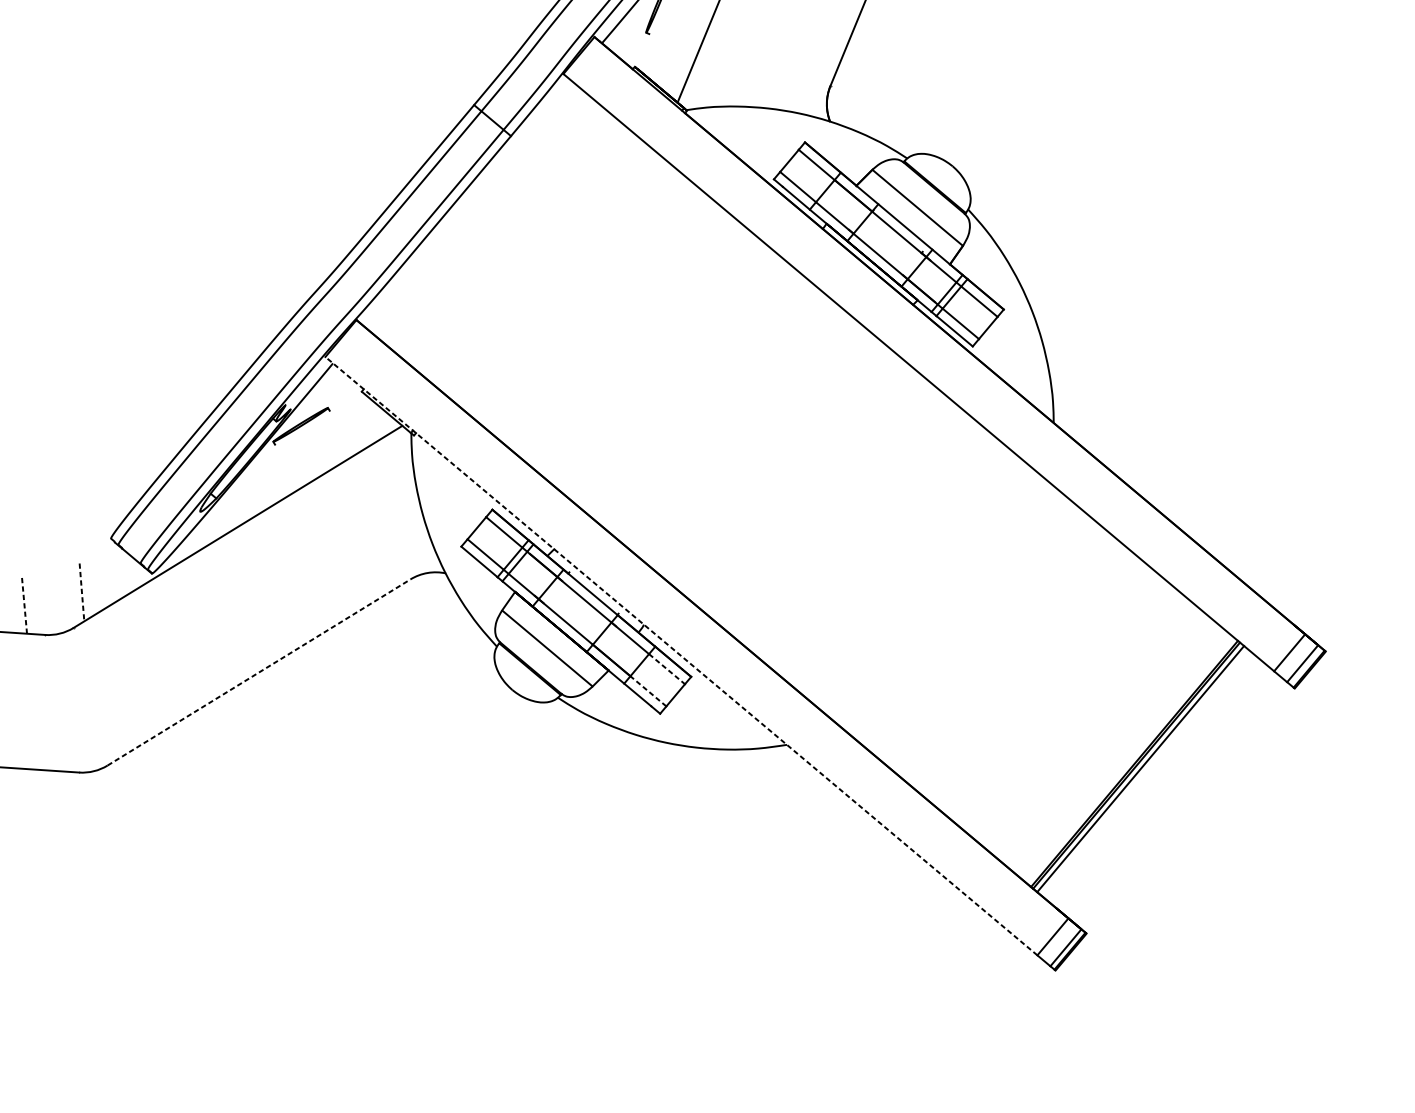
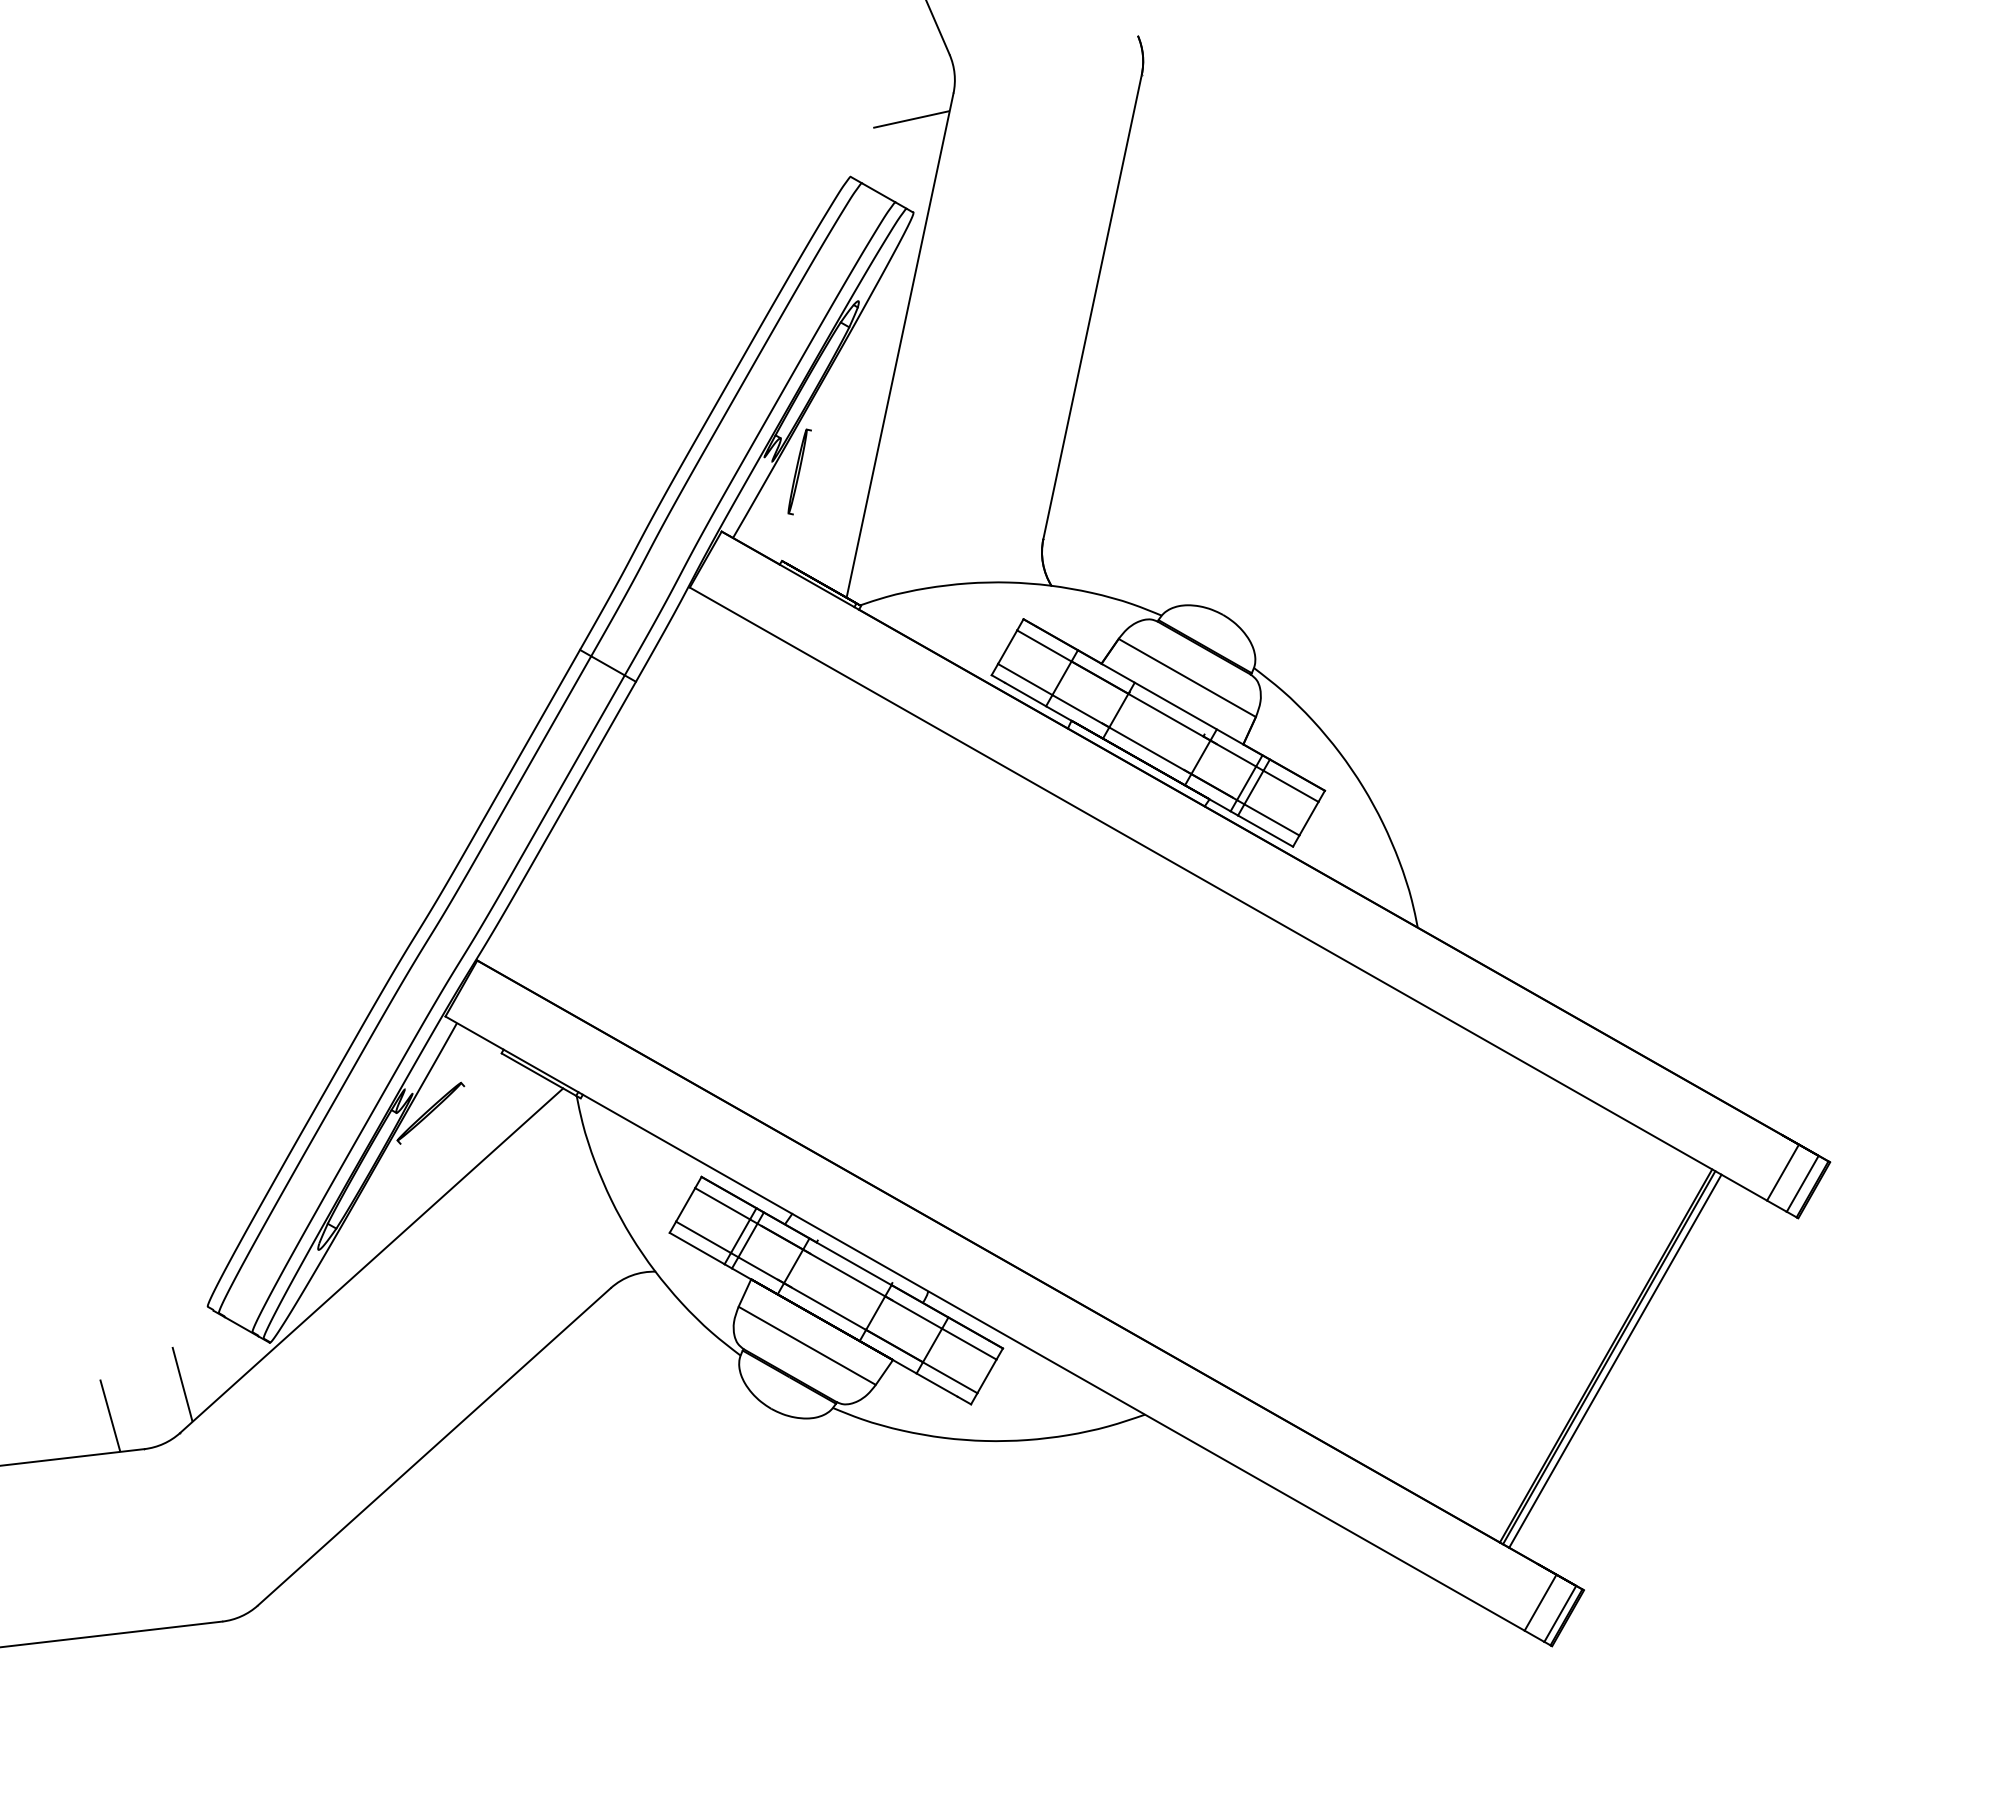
line: (81, 593) -> (182, 1385), dashed -> solid
line: (24, 605) -> (110, 1415), dashed -> solid
line: (681, 656) -> (985, 1323), dashed -> solid
line: (667, 669) -> (969, 1344), dashed -> solid
line: (259, 672) -> (434, 1446), dashed -> solid
line: (647, 691) -> (949, 1377), dashed -> solid

